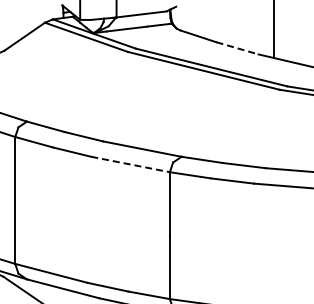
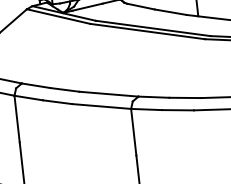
line: (237, 48) -> (170, 12), dashed -> solid
line: (131, 164) -> (102, 106), dashed -> solid

